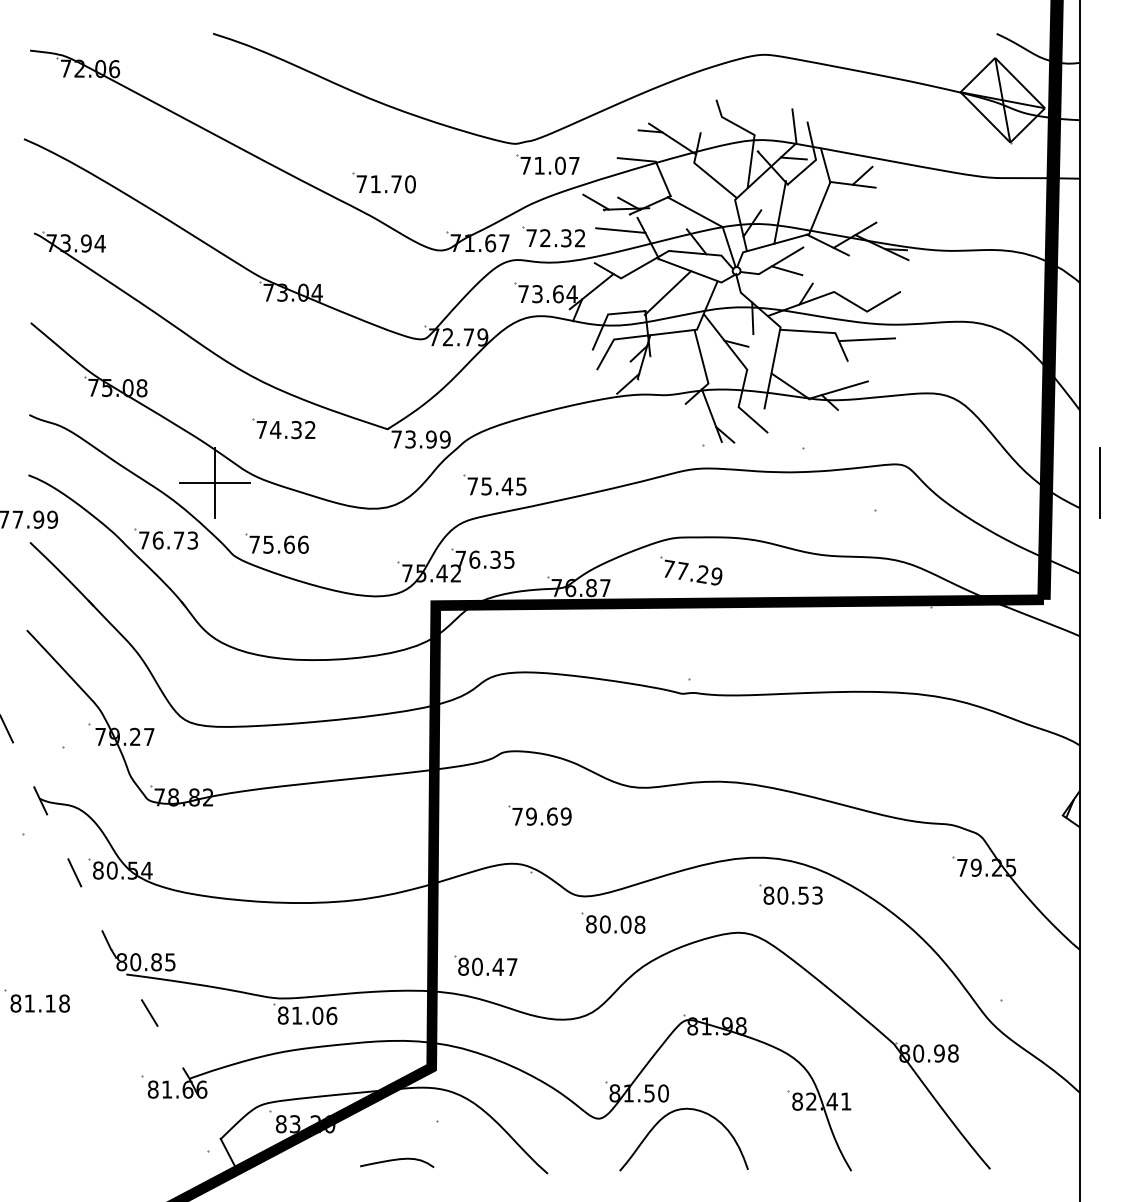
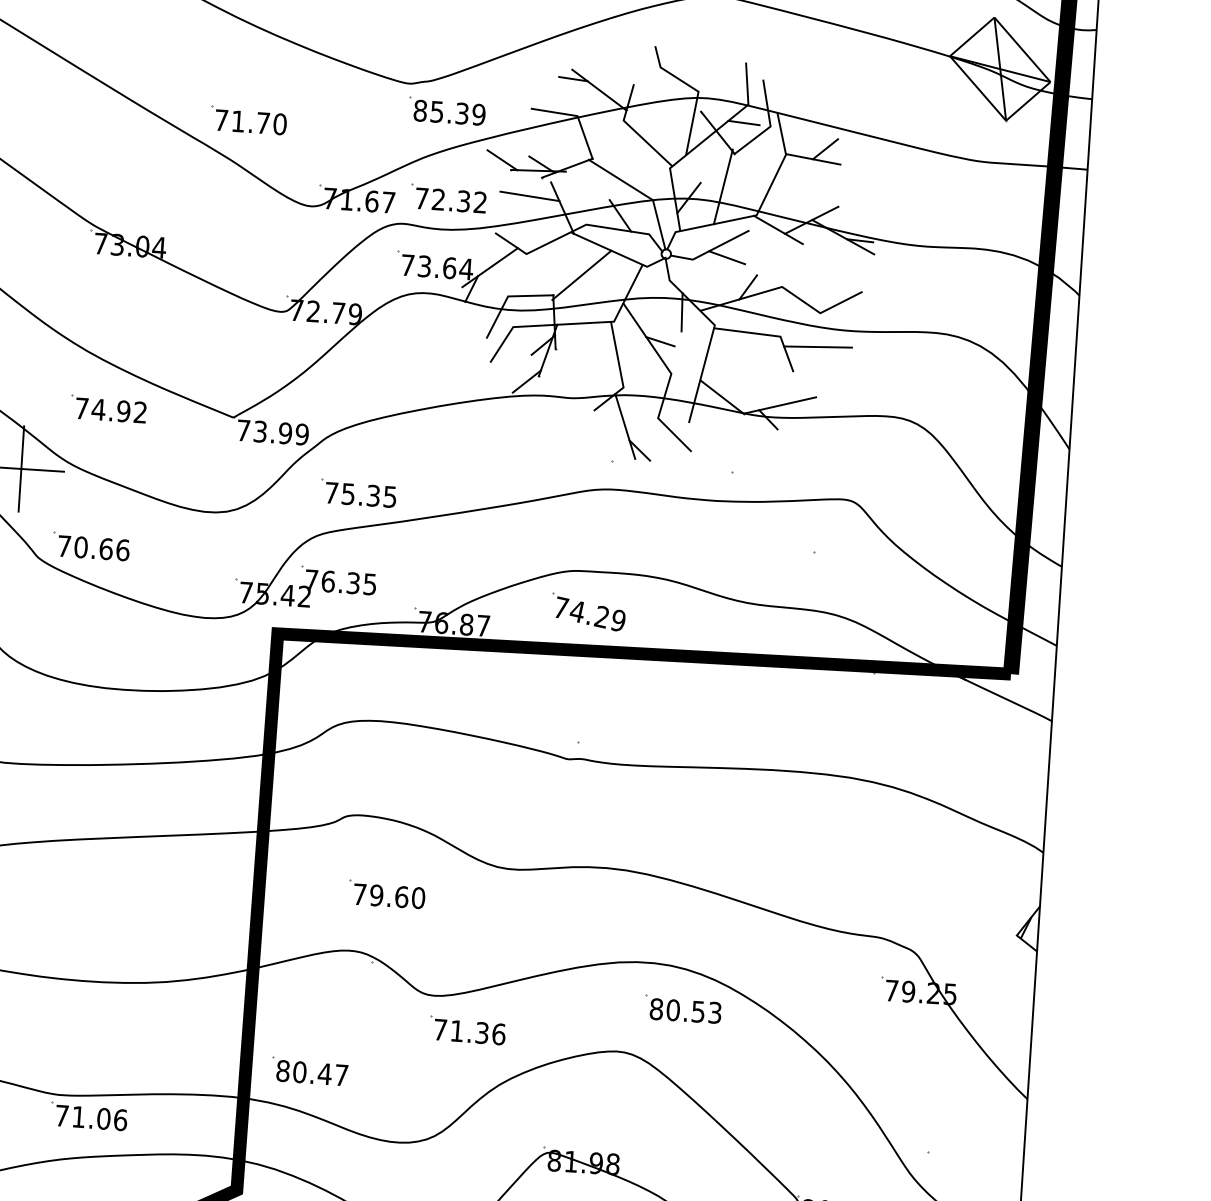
text: (549, 165) -> (449, 112), 71.07 -> 85.39
text: (296, 429) -> (123, 410), 74.32 -> 74.92
line: (1099, 482) -> (1087, 537), removed
text: (507, 486) -> (373, 495), 75.45 -> 75.35
text: (268, 544) -> (81, 547), 75.66 -> 70.66
text: (682, 570) -> (577, 610), 77.29 -> 74.29
text: (565, 816) -> (417, 897), 79.69 -> 79.60
text: (615, 924) -> (469, 1031), 80.08 -> 71.36
text: (282, 1015) -> (61, 1115), 81.06 -> 71.06

